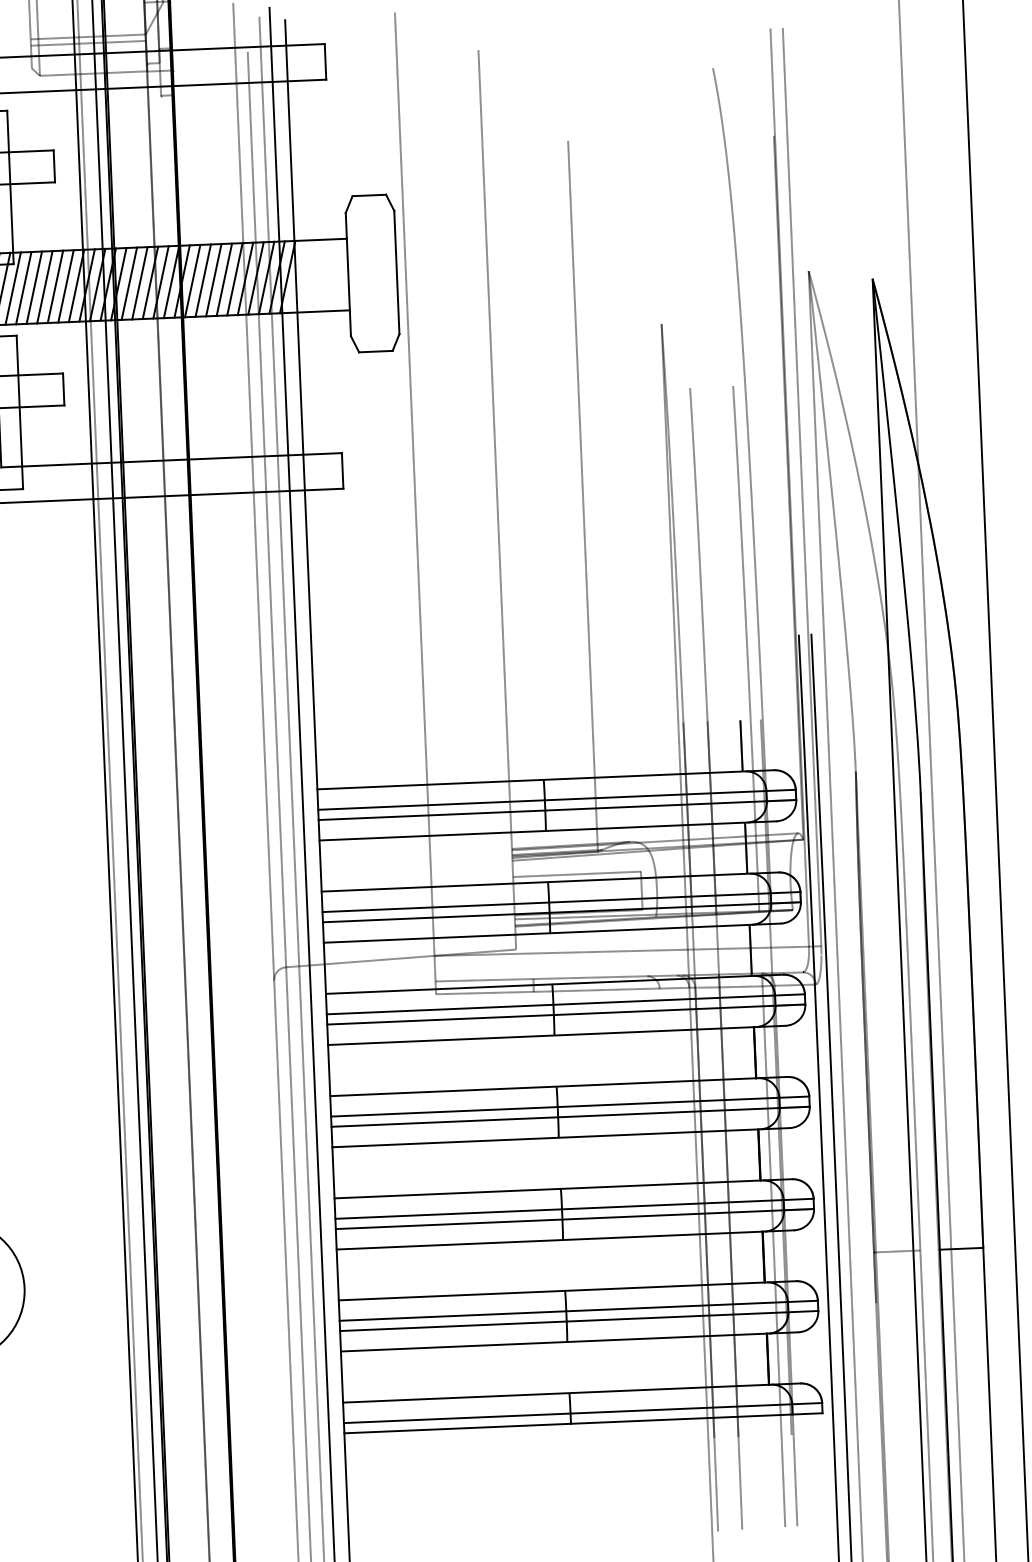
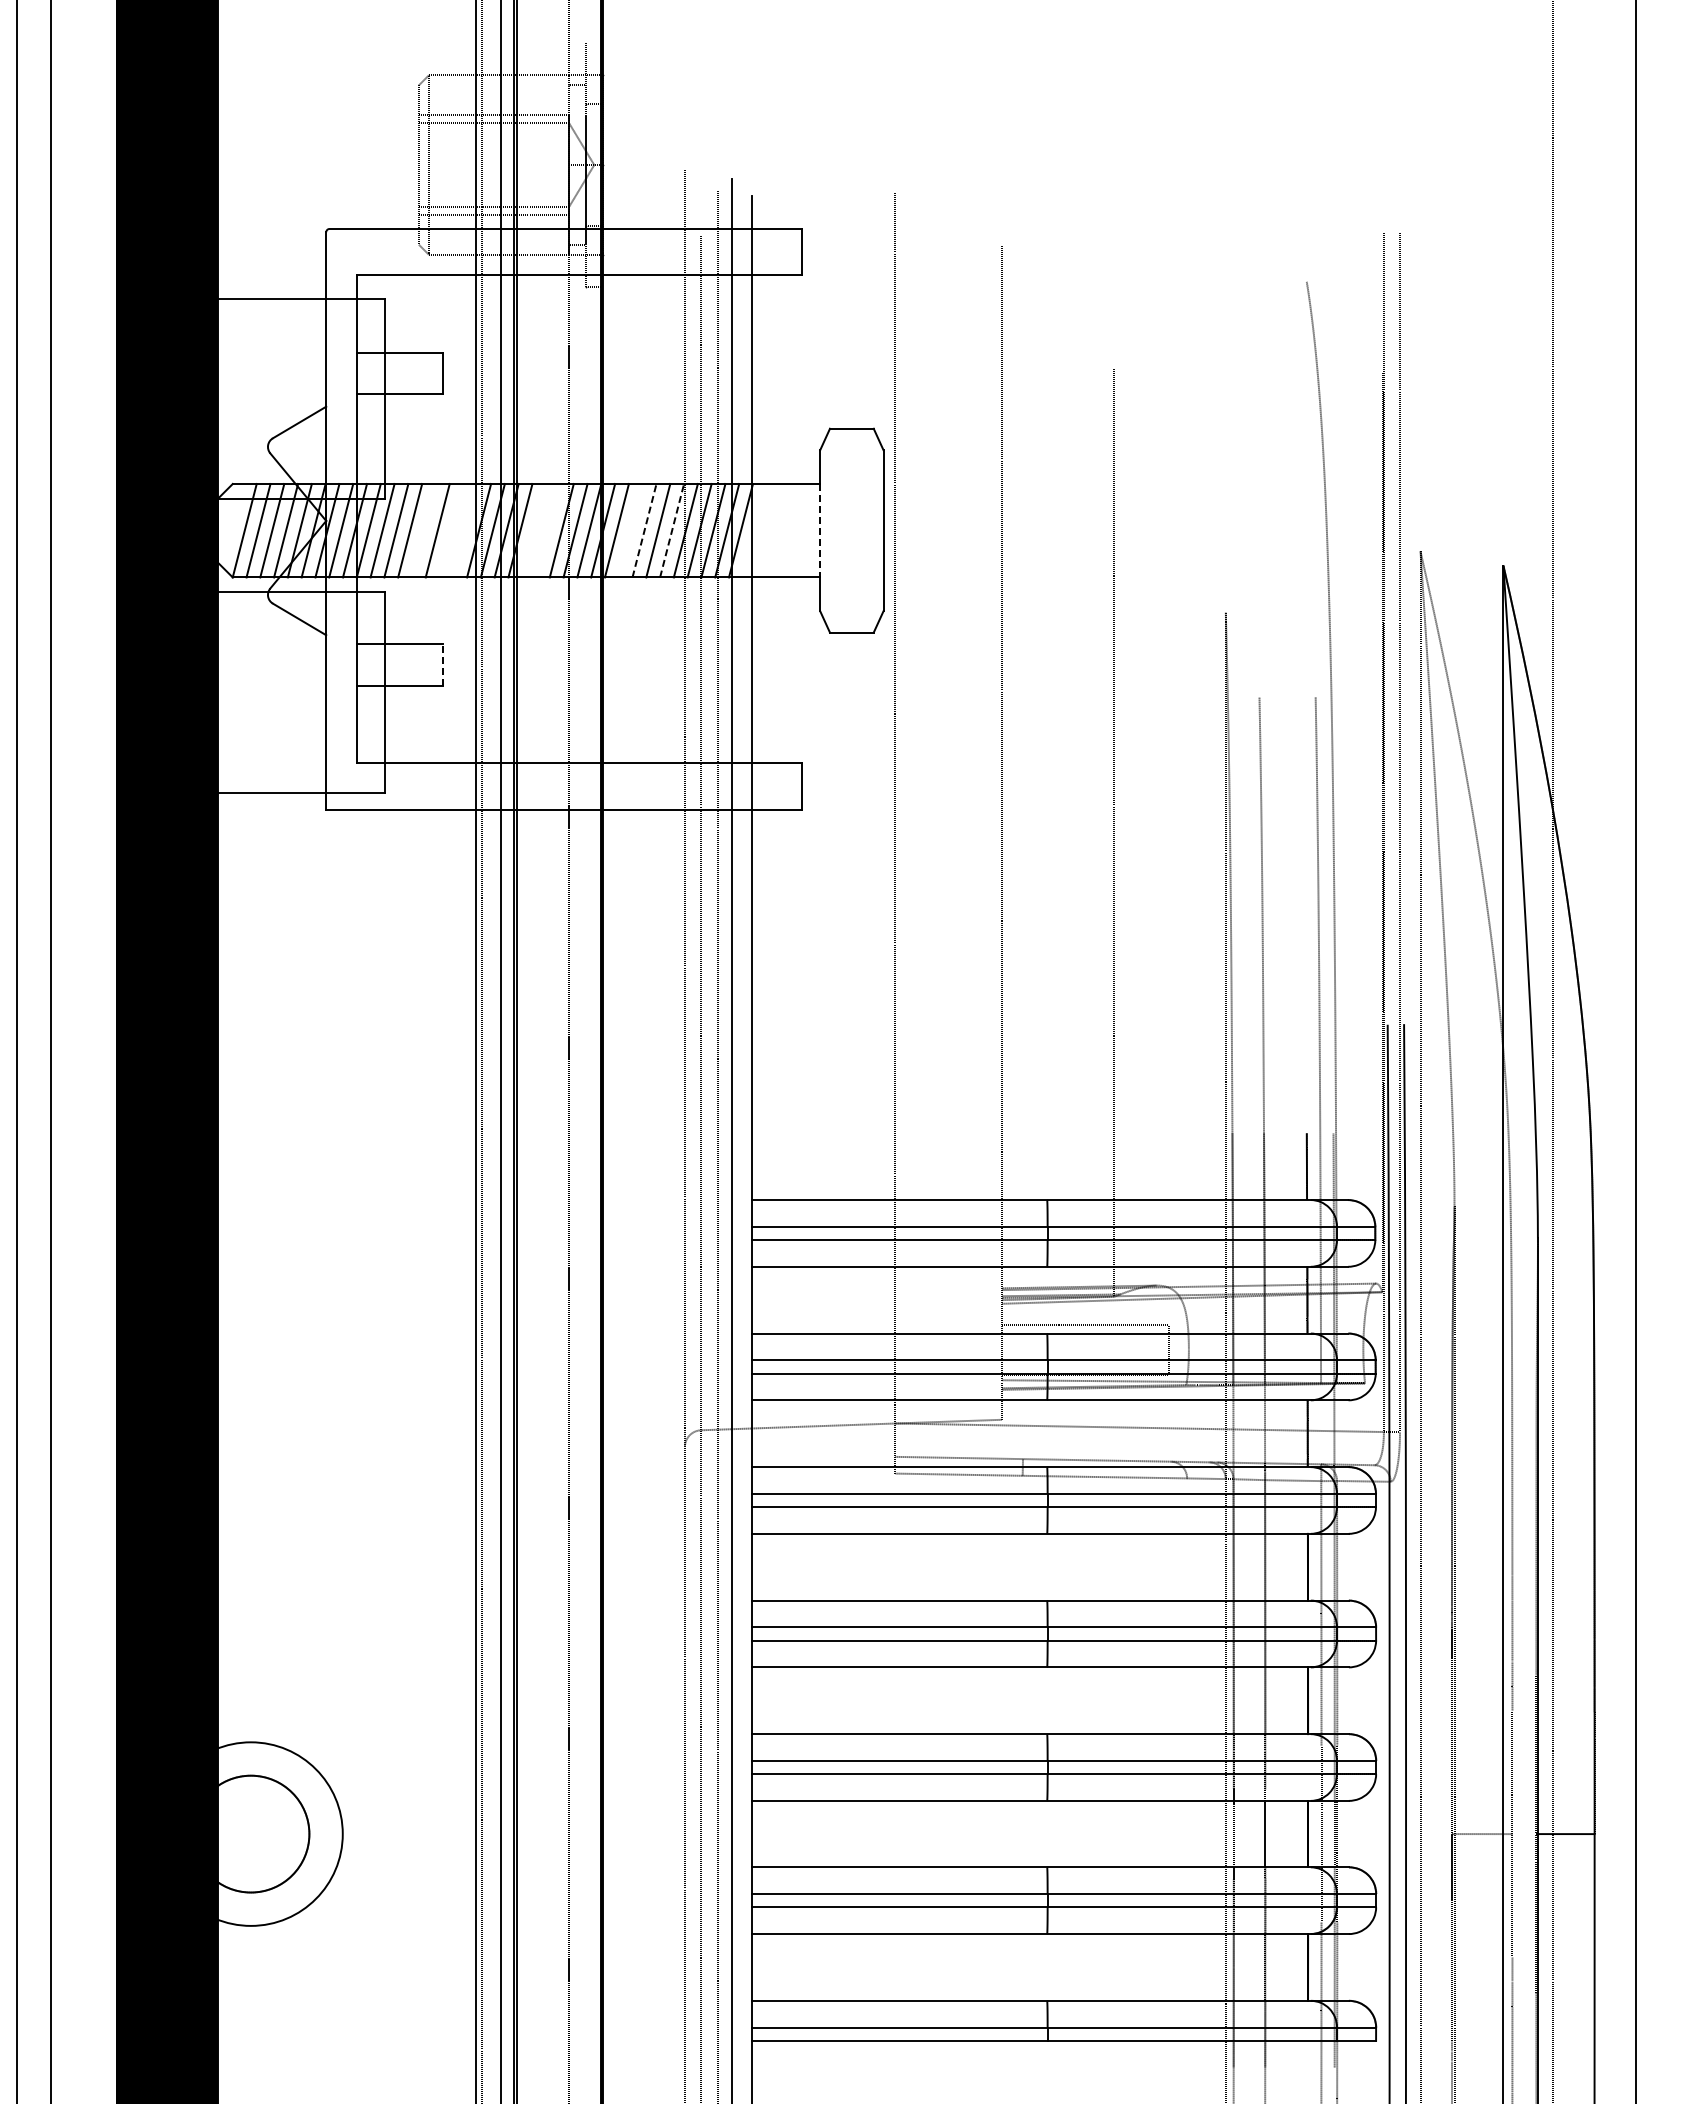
line: (348, 274) -> (820, 530), solid -> dashed
line: (235, 279) -> (672, 530), solid -> dashed
line: (203, 280) -> (630, 530), removed
line: (213, 280) -> (644, 530), solid -> dashed
line: (129, 283) -> (534, 530), removed
line: (140, 283) -> (548, 530), removed
line: (76, 285) -> (465, 530), removed
line: (65, 286) -> (451, 530), removed
line: (44, 287) -> (423, 530), removed
line: (63, 389) -> (442, 664), solid -> dashed

